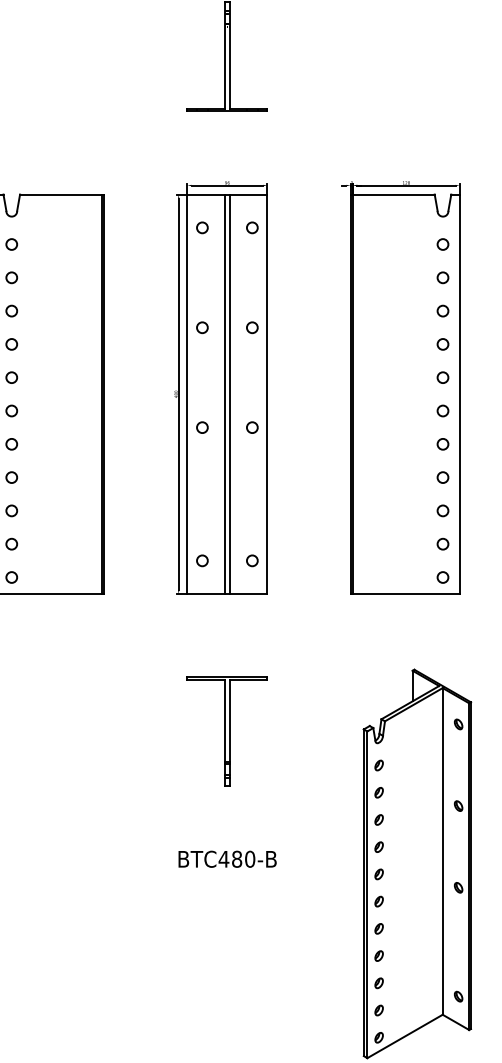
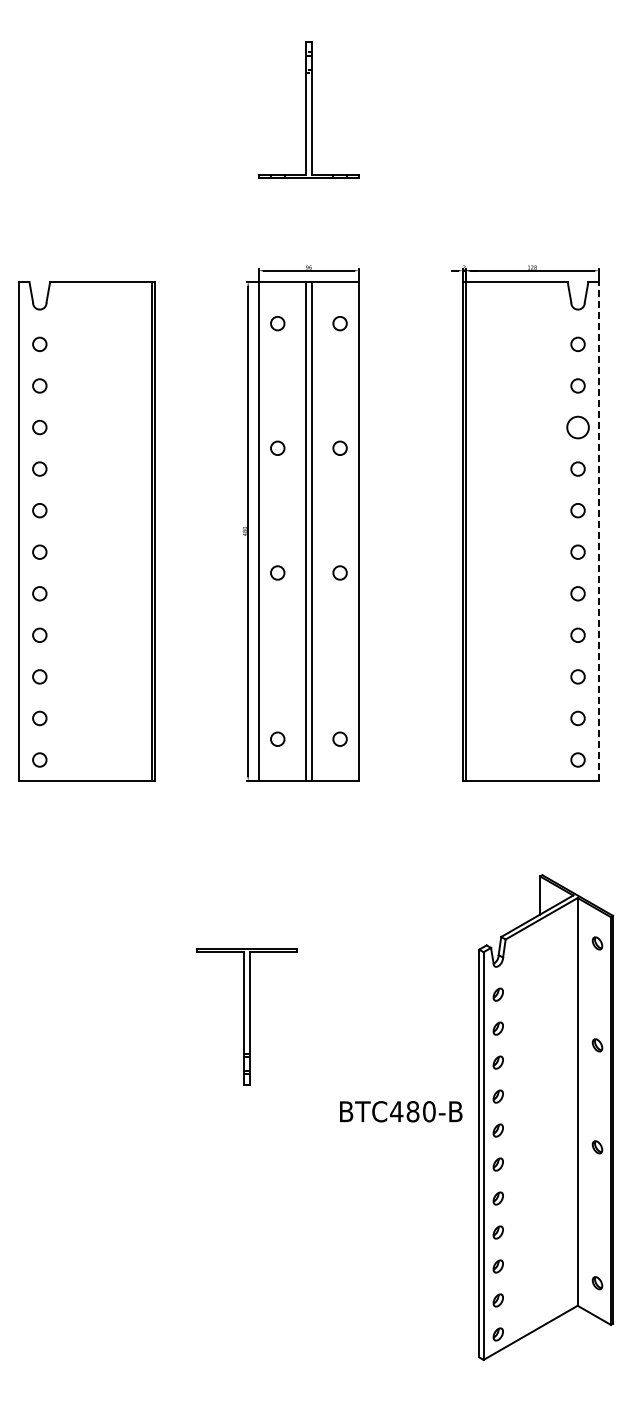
circle: (442, 311) -> (577, 427), size x1.6
line: (459, 393) -> (598, 530), solid -> dashed
part: (227, 731) -> (246, 1016), moved
text: (227, 859) -> (401, 1111), moved

